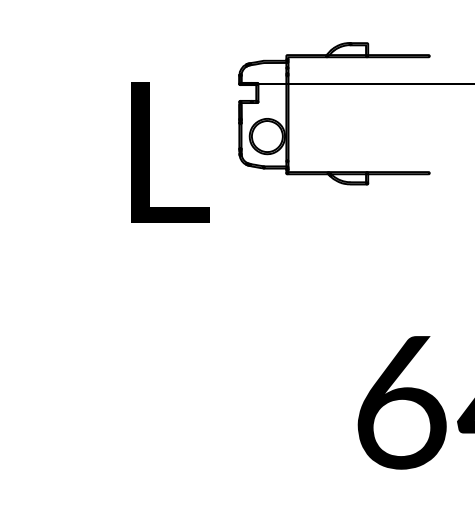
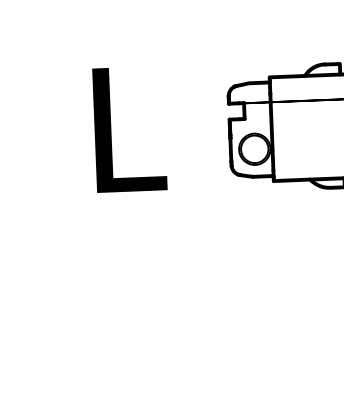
text: (170, 152) -> (129, 129), moved

